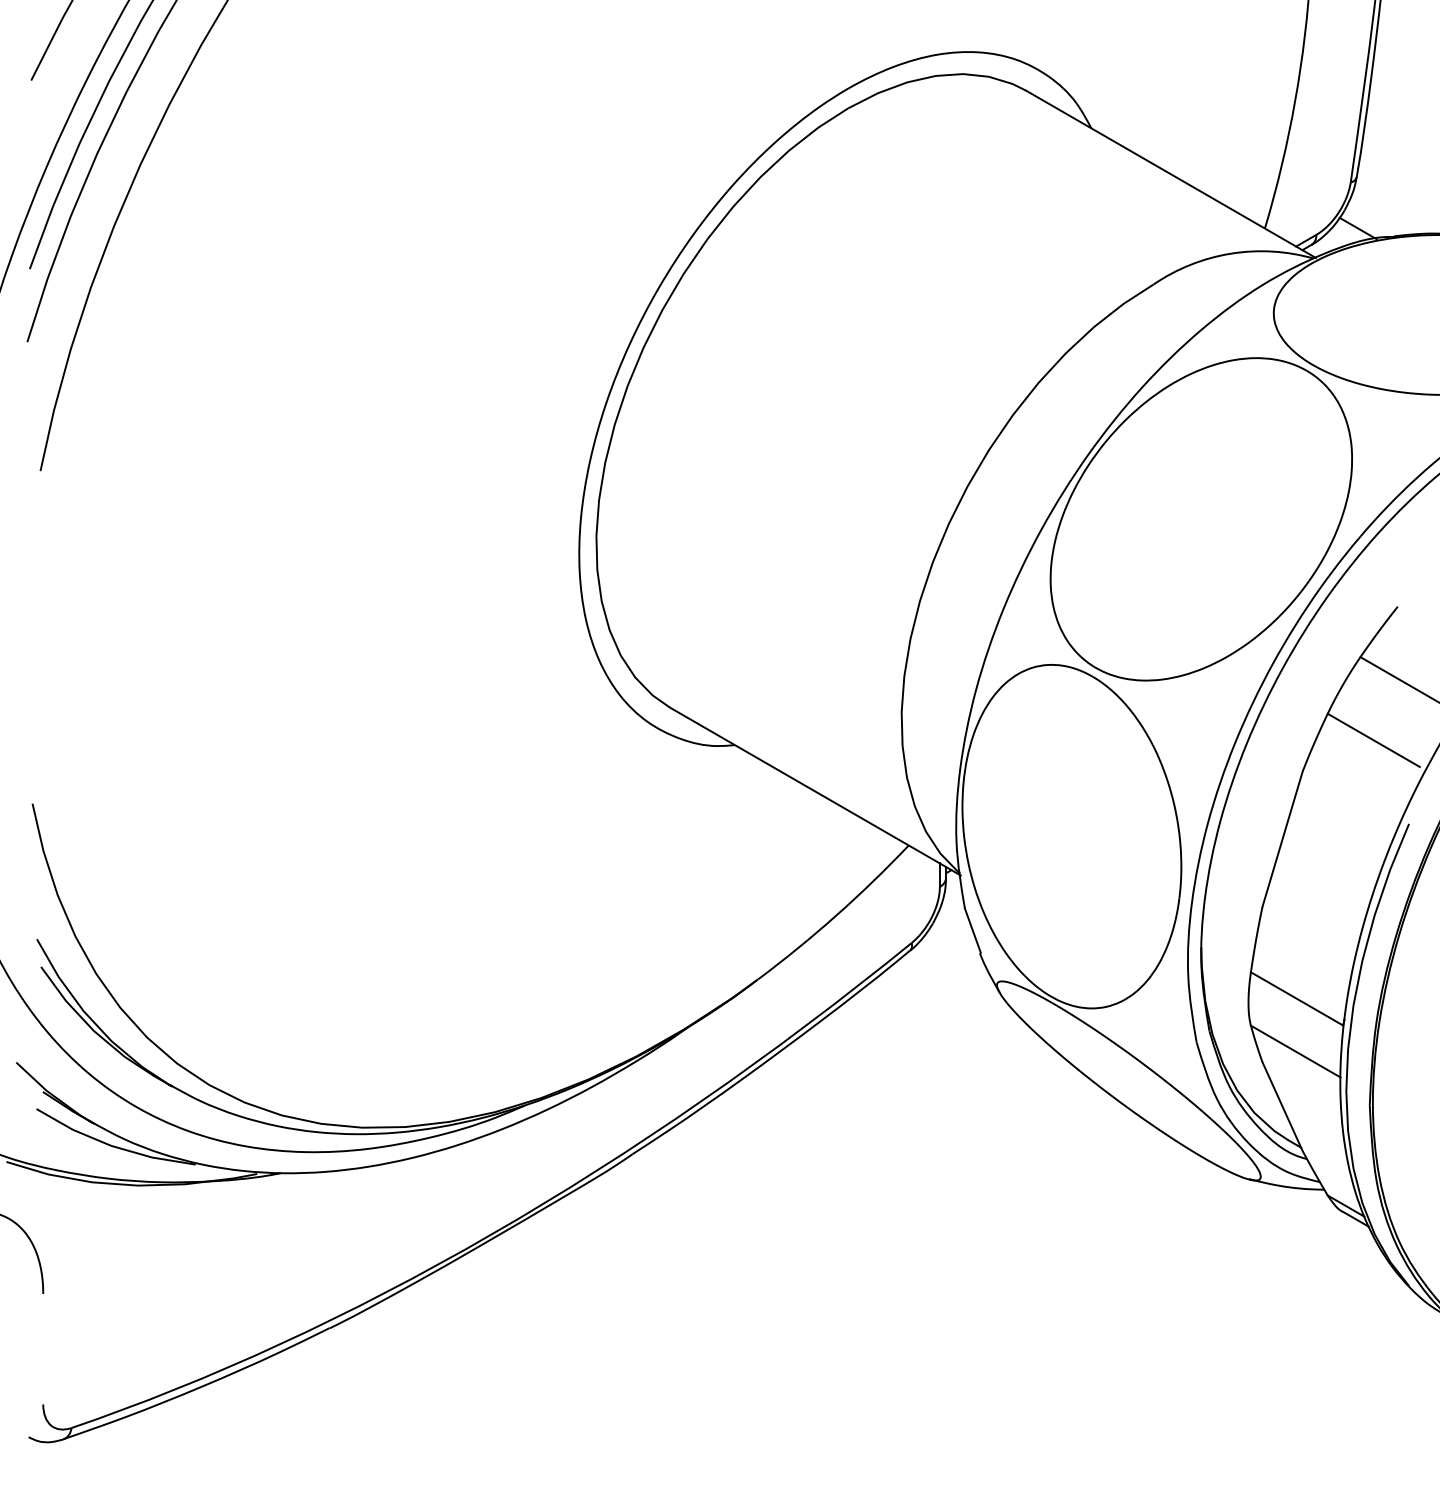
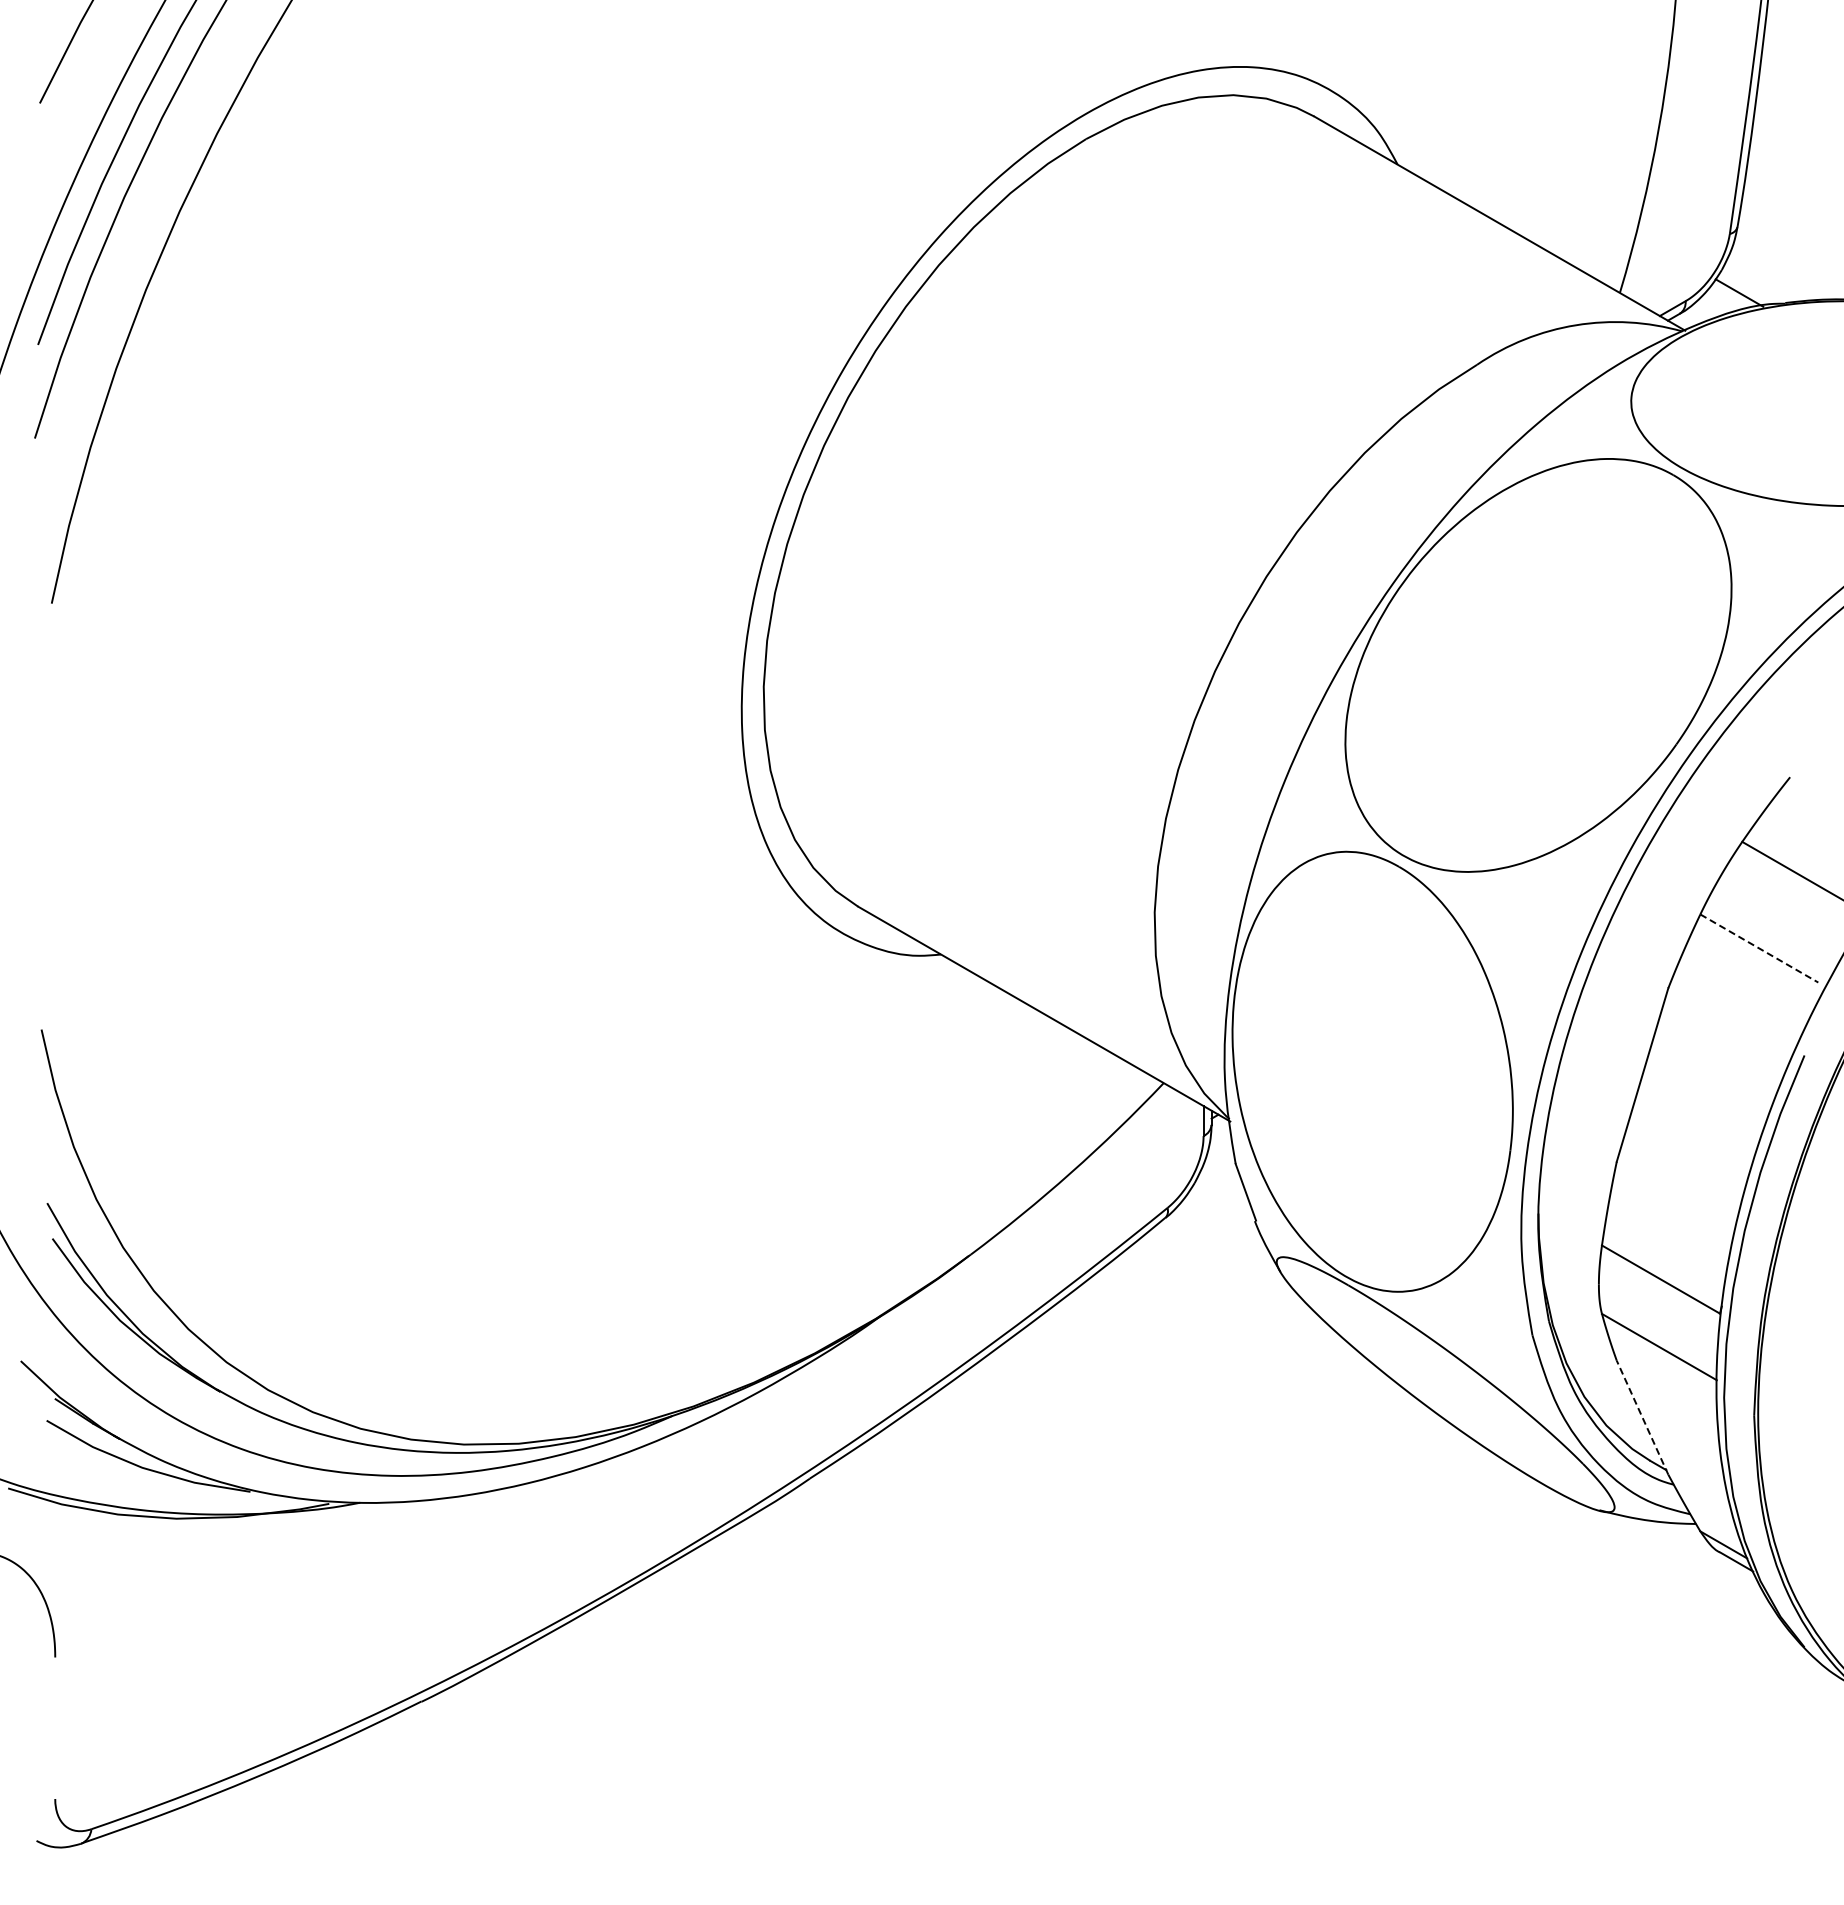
line: (1373, 740) -> (1759, 948), solid -> dashed
line: (1282, 1106) -> (1642, 1417), solid -> dashed

